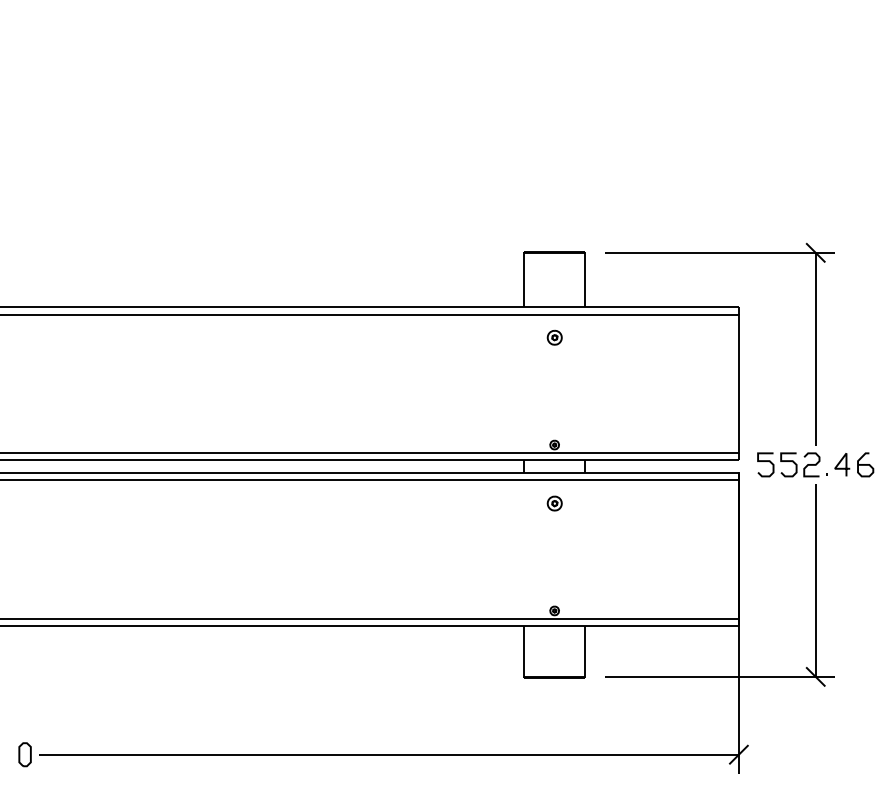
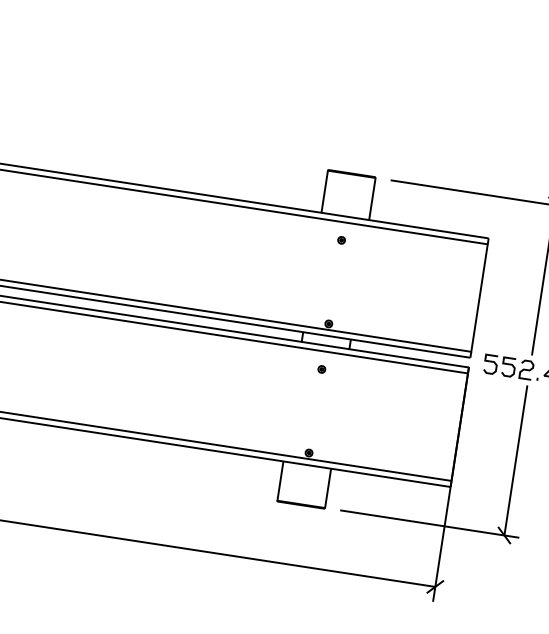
part: (554, 337) -> (341, 240), size x0.62
part: (554, 503) -> (321, 369), size x0.62

